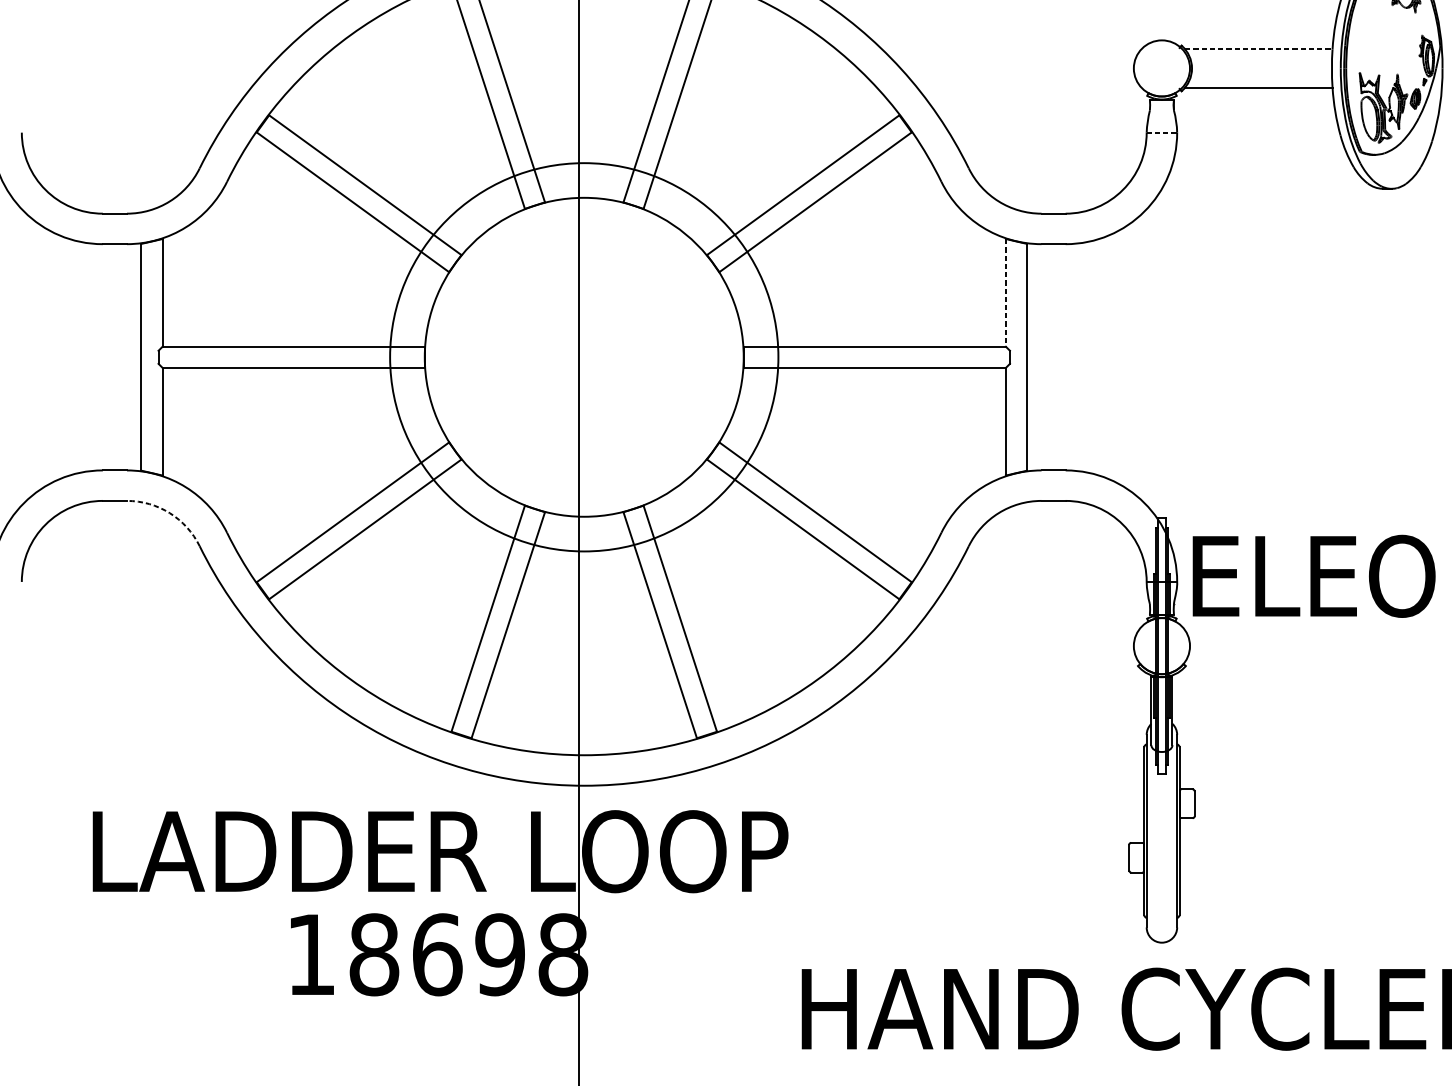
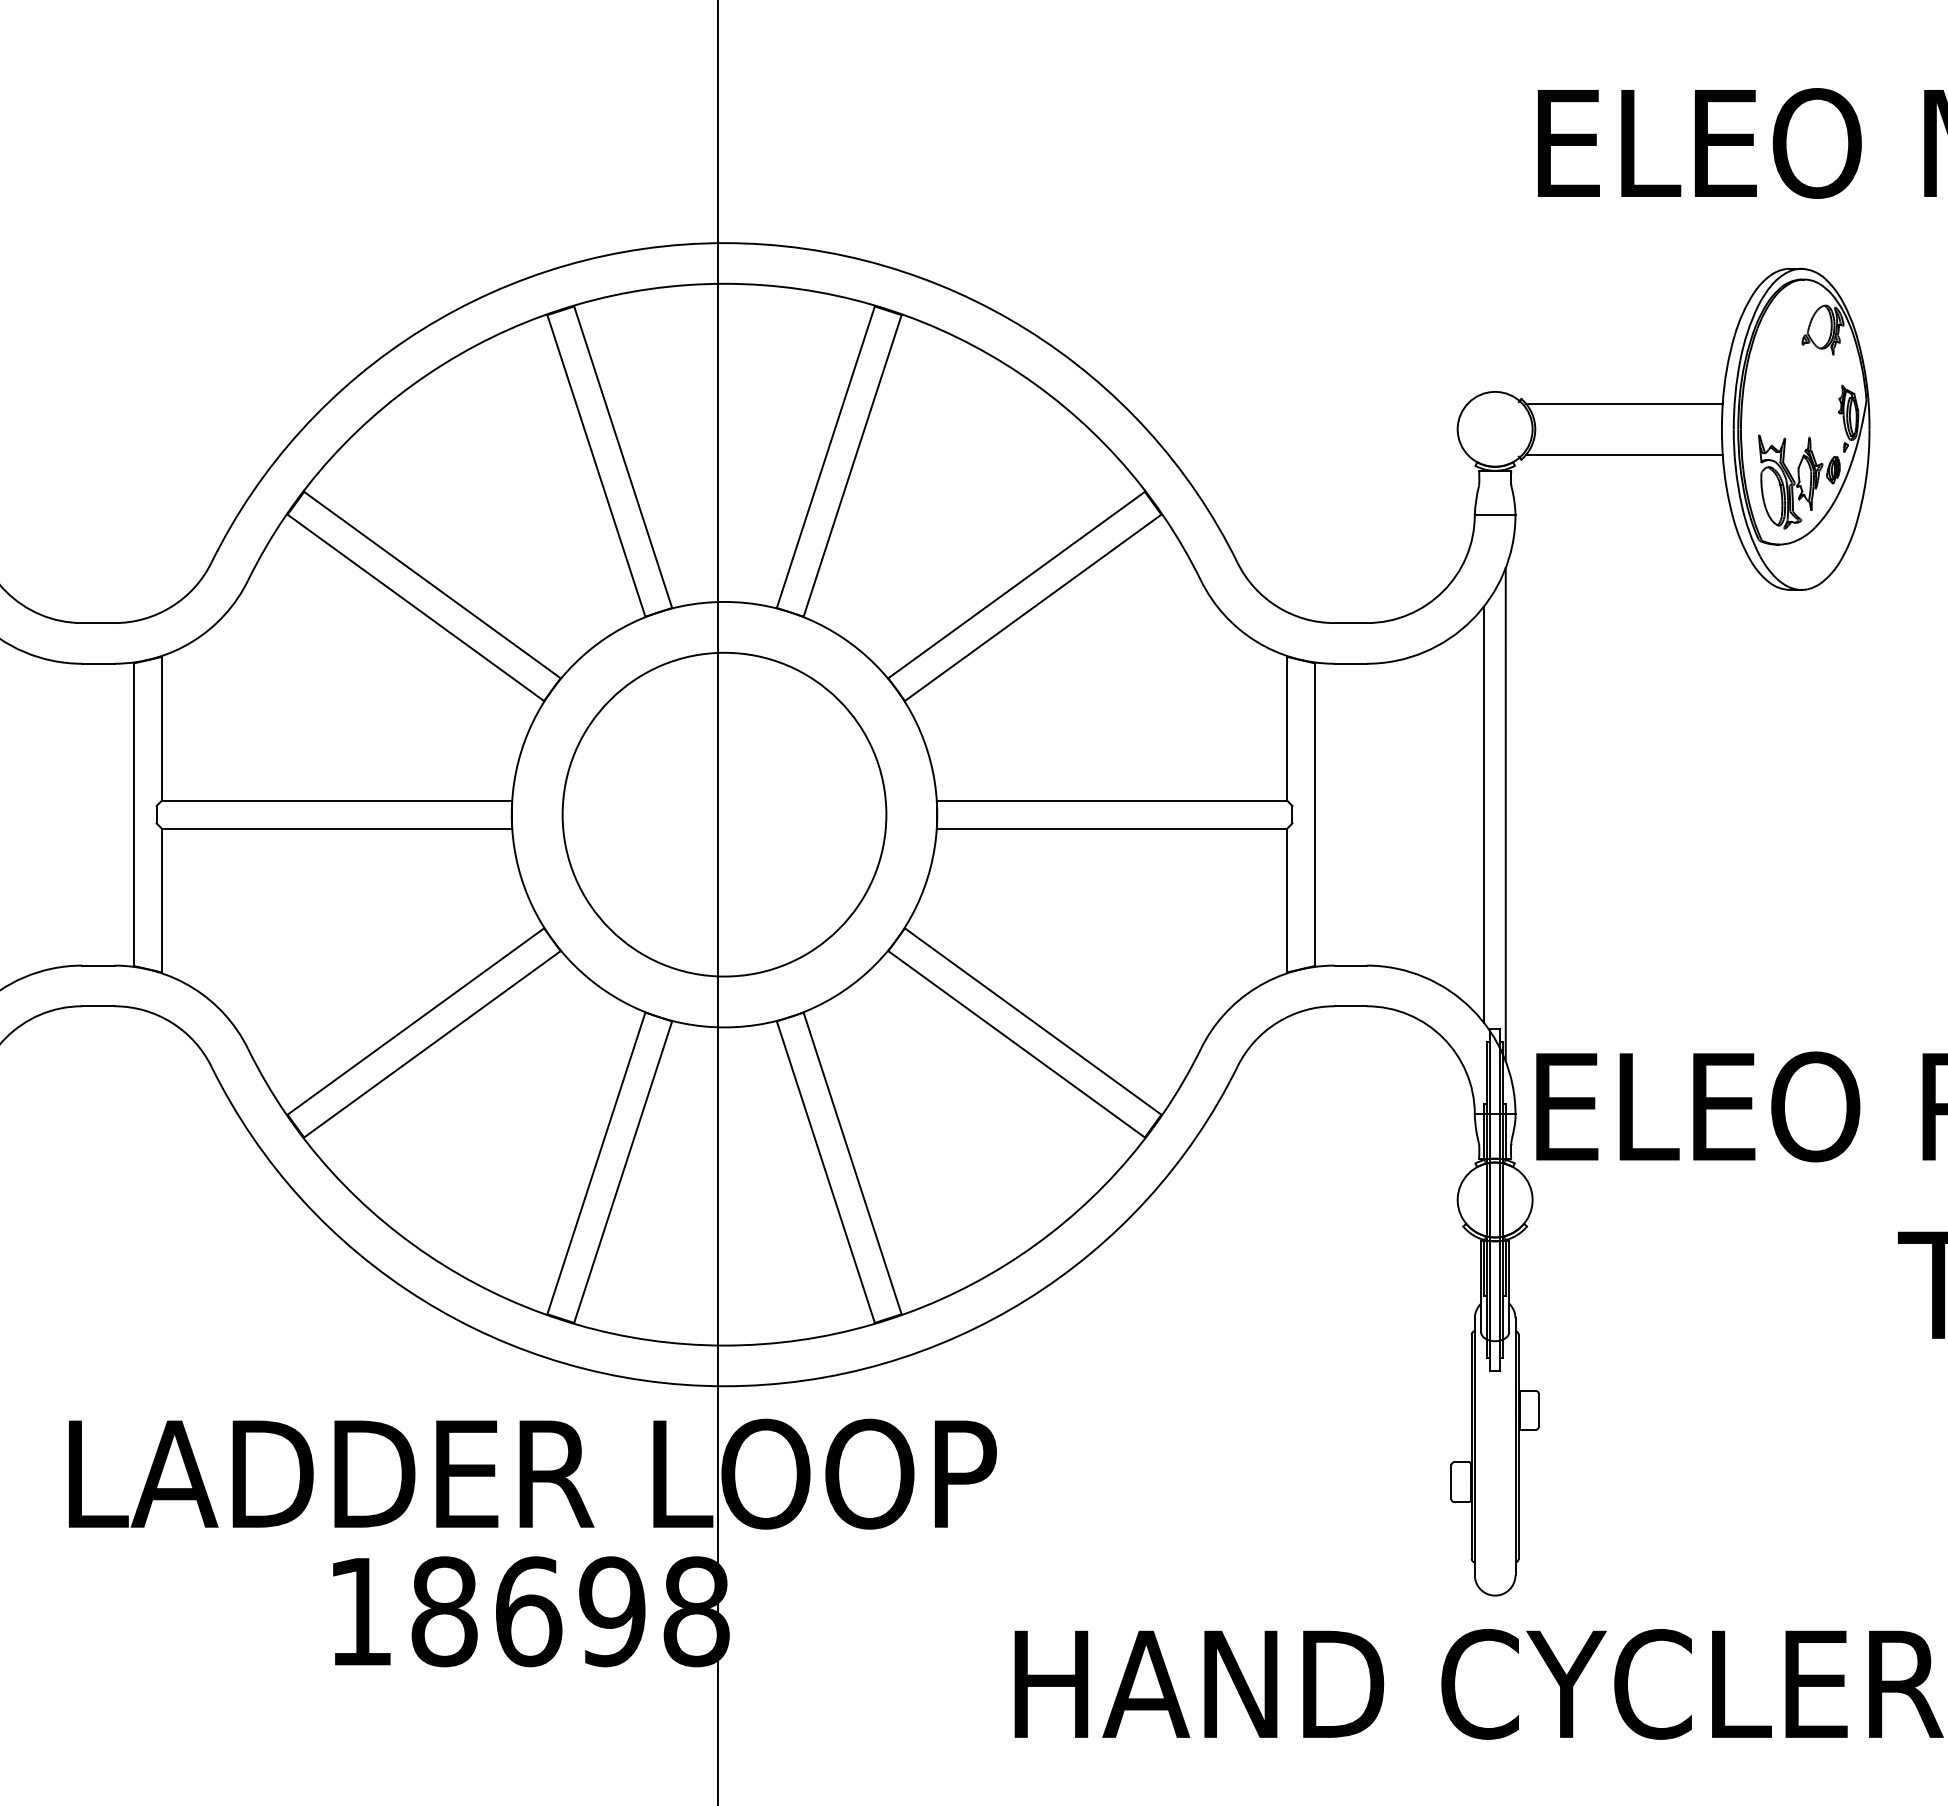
line: (1259, 49) -> (1625, 403), dashed -> solid
line: (1162, 133) -> (1495, 515), dashed -> solid
line: (1006, 292) -> (1287, 728), dashed -> solid
circle: (584, 357) -> (724, 814), size x0.62
line: (1153, 357) -> (1483, 814), added
line: (1169, 357) -> (1505, 814), added
arc: (169, 513) -> (171, 1022), dashed -> solid

